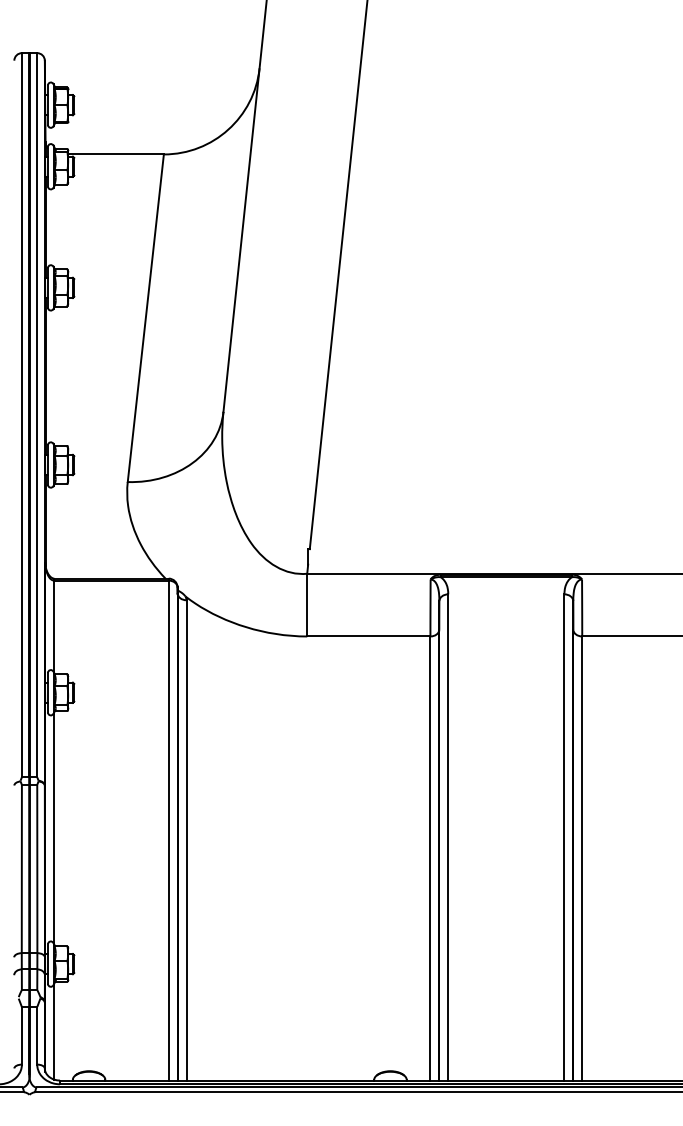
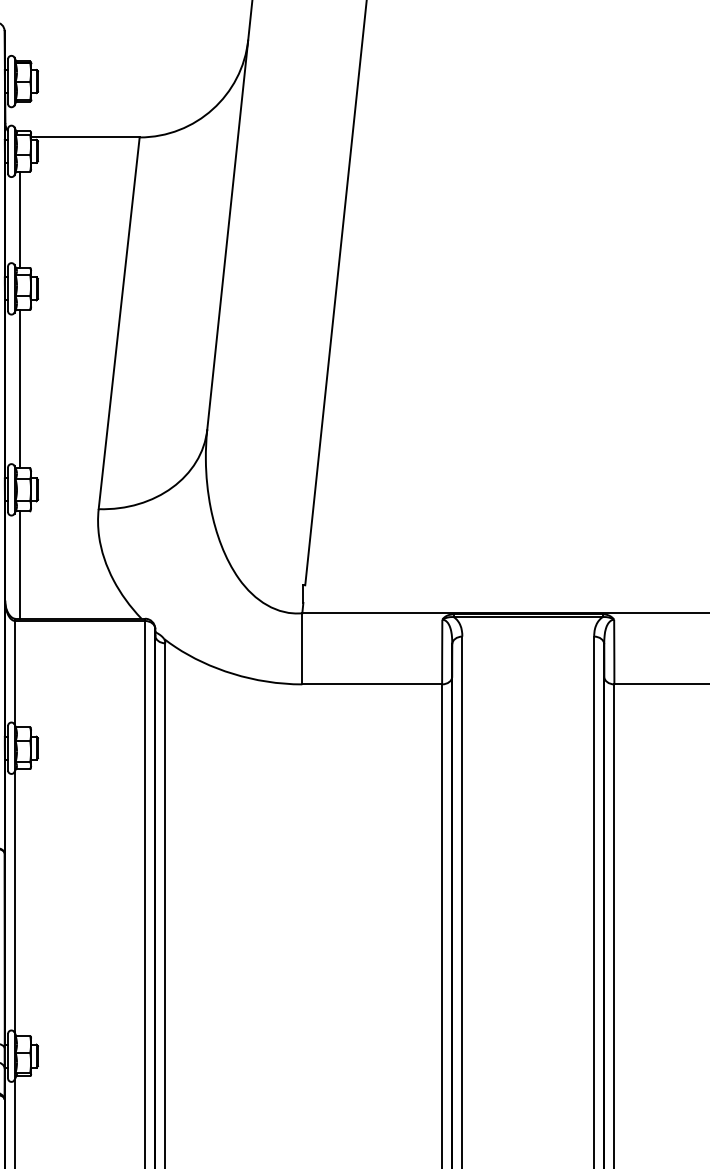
line: (58, 226) -> (20, 219), added
line: (58, 376) -> (20, 389), added
line: (58, 531) -> (20, 565), added

